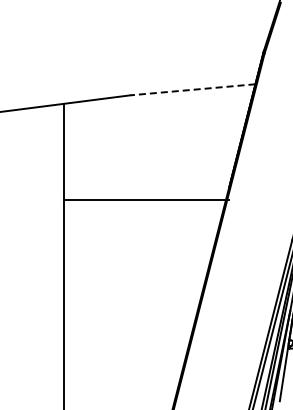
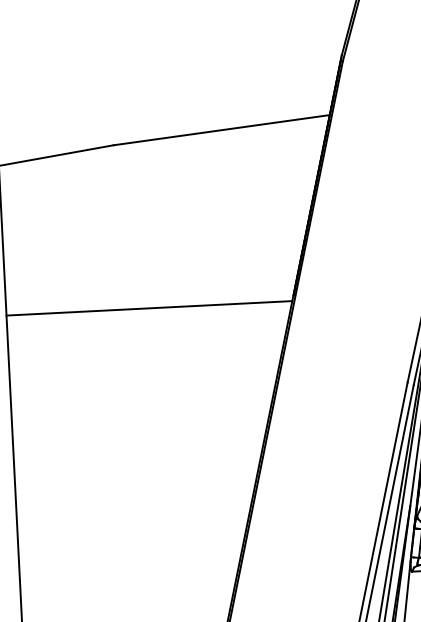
line: (193, 89) -> (222, 129), dashed -> solid
line: (146, 199) -> (149, 307), moved

